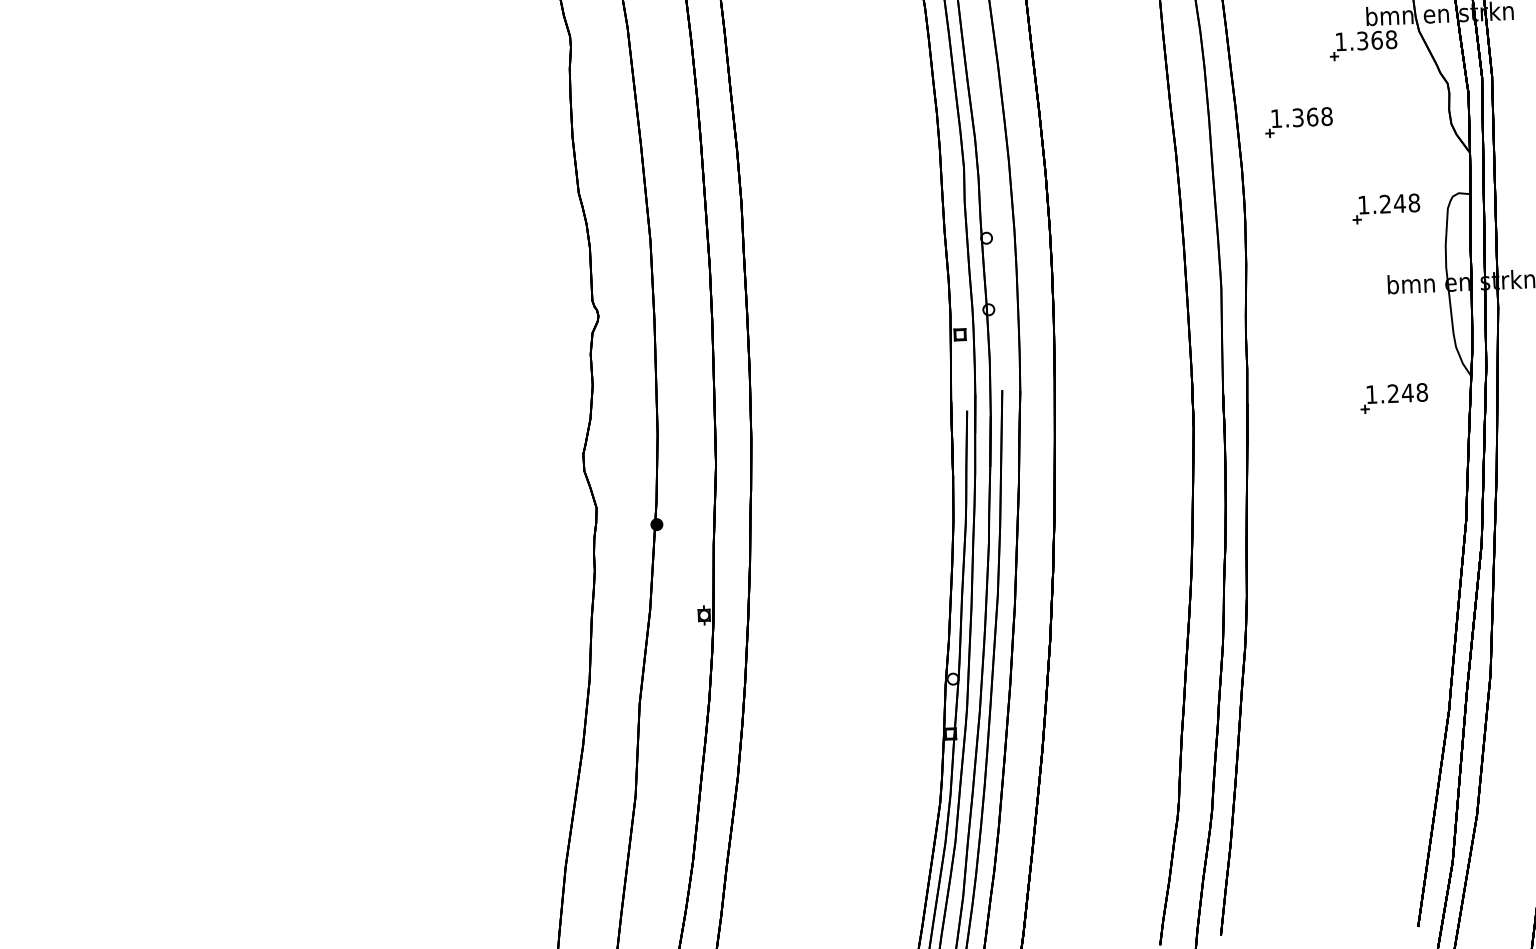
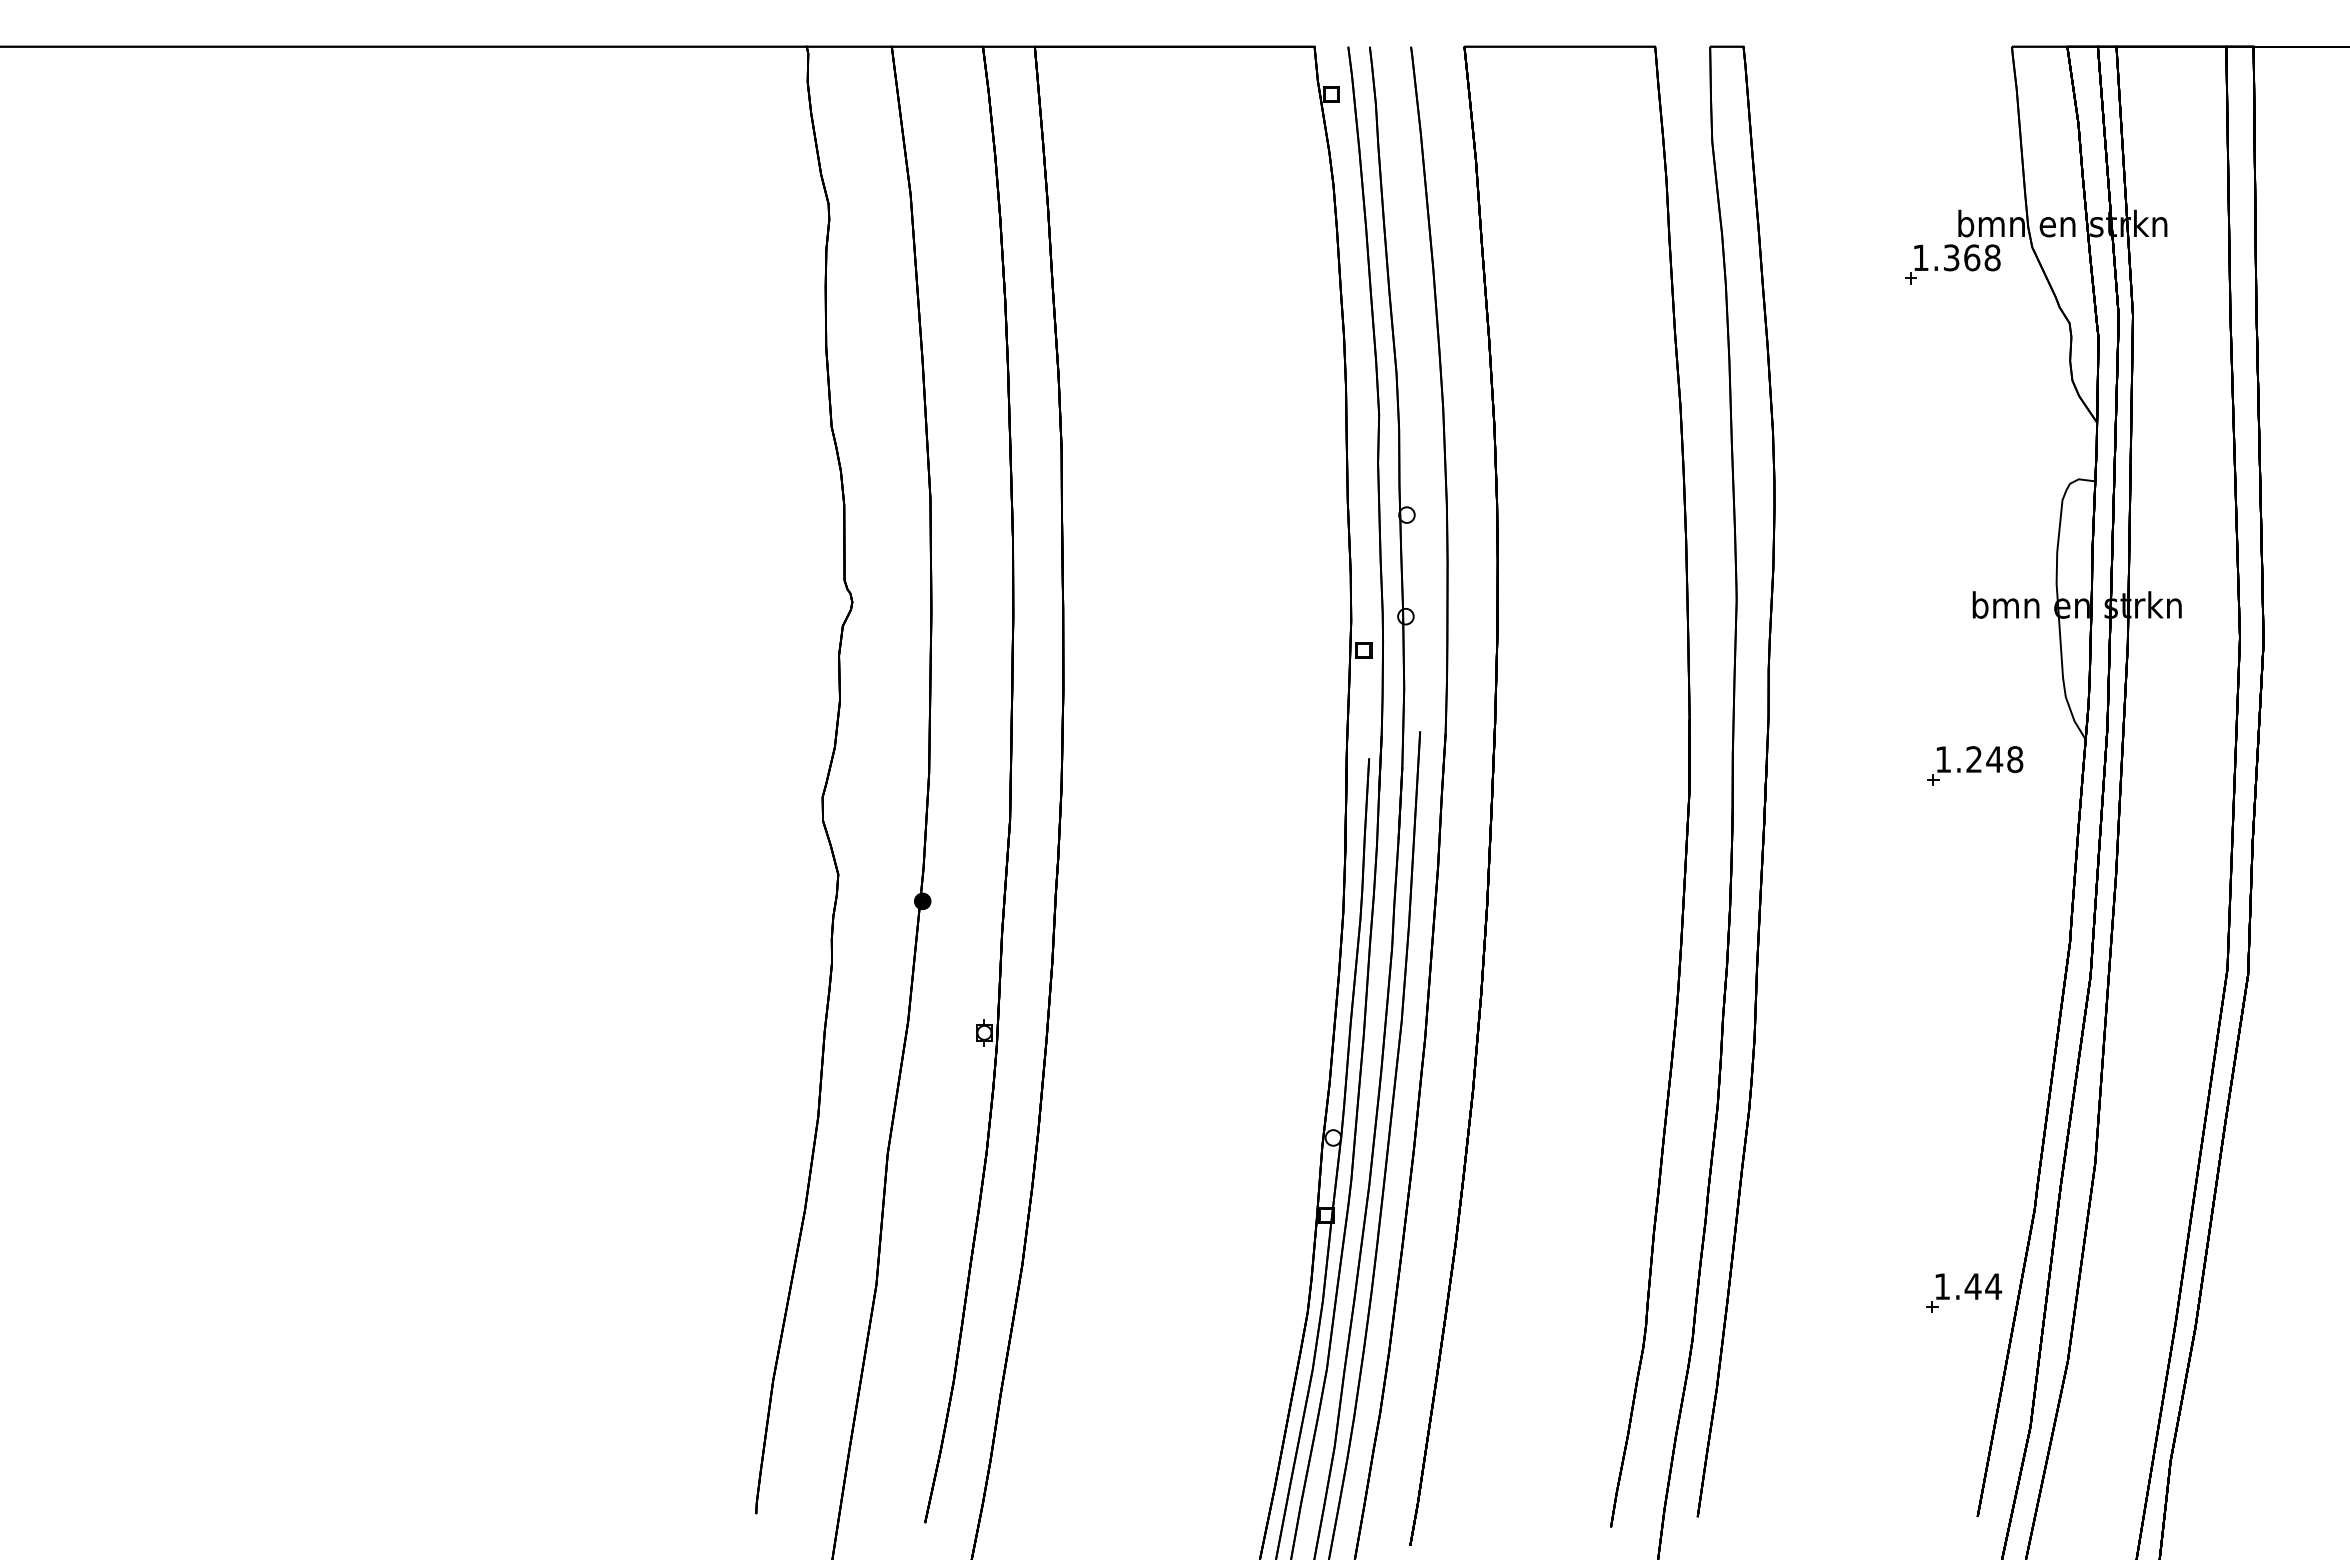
part: (1298, 122) -> (1856, 369), removed
part: (1386, 208) -> (1975, 496), removed
part: (1402, 769) -> (1964, 1292), added

